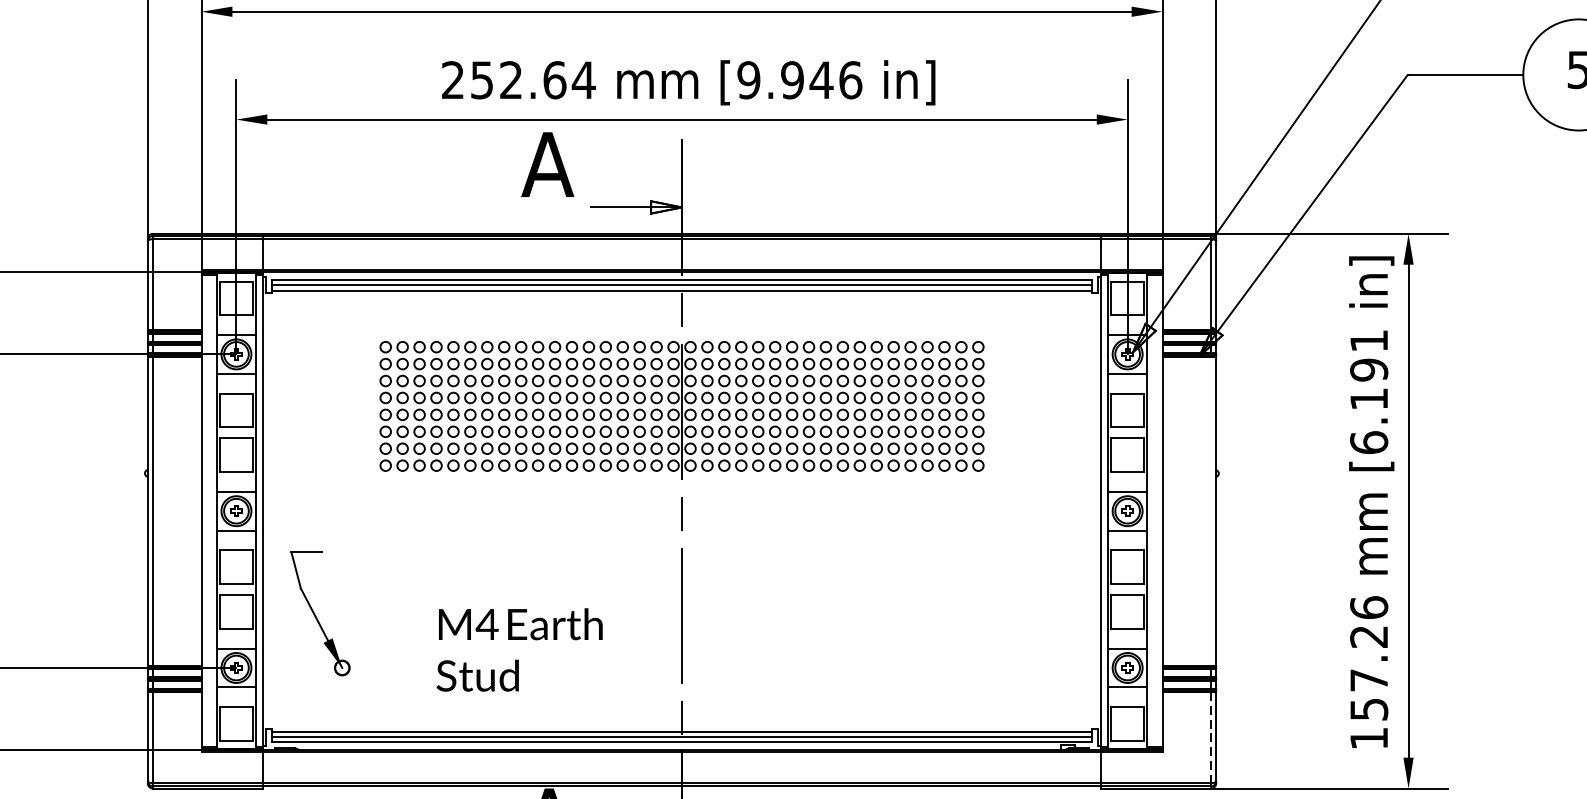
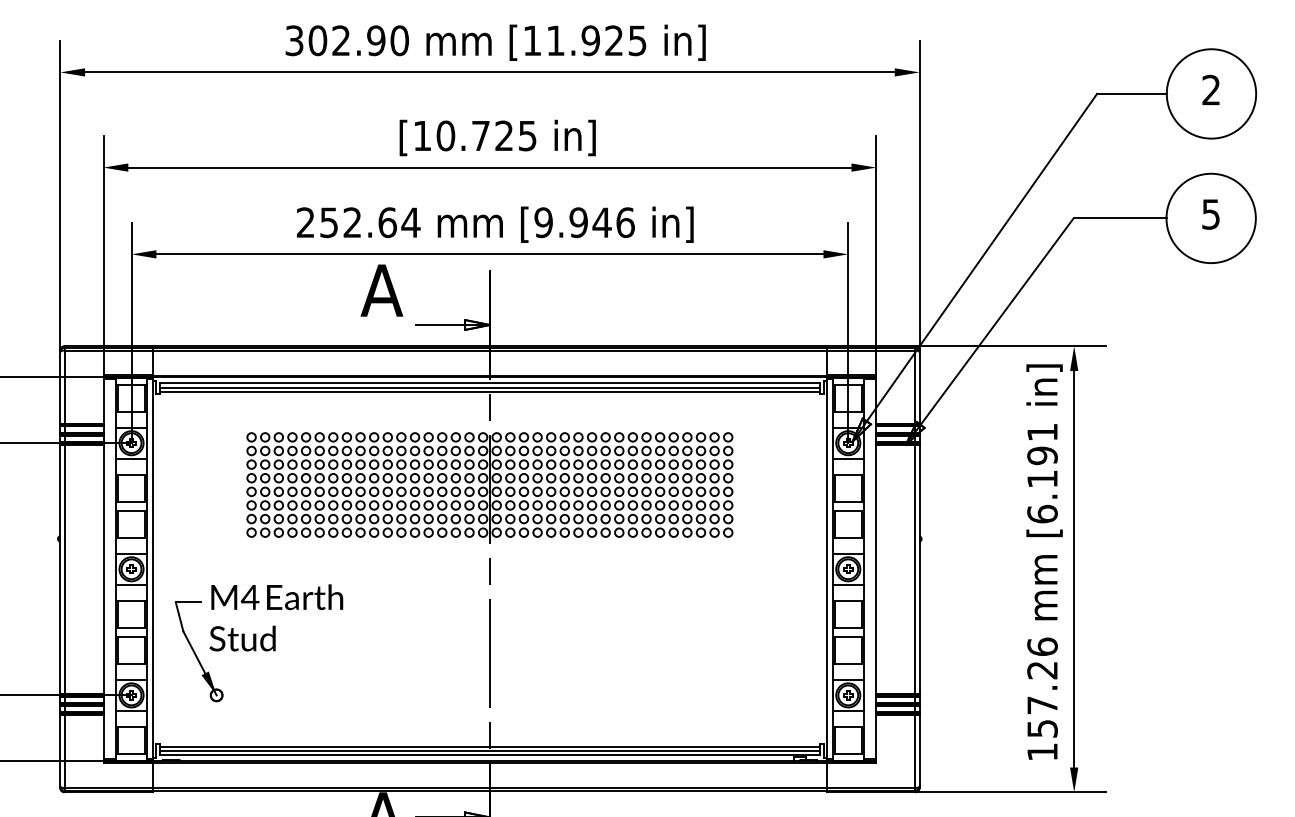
line: (1211, 510) -> (915, 568), added
text: (519, 649) -> (276, 617), moved
line: (1211, 737) -> (915, 751), dashed -> solid

